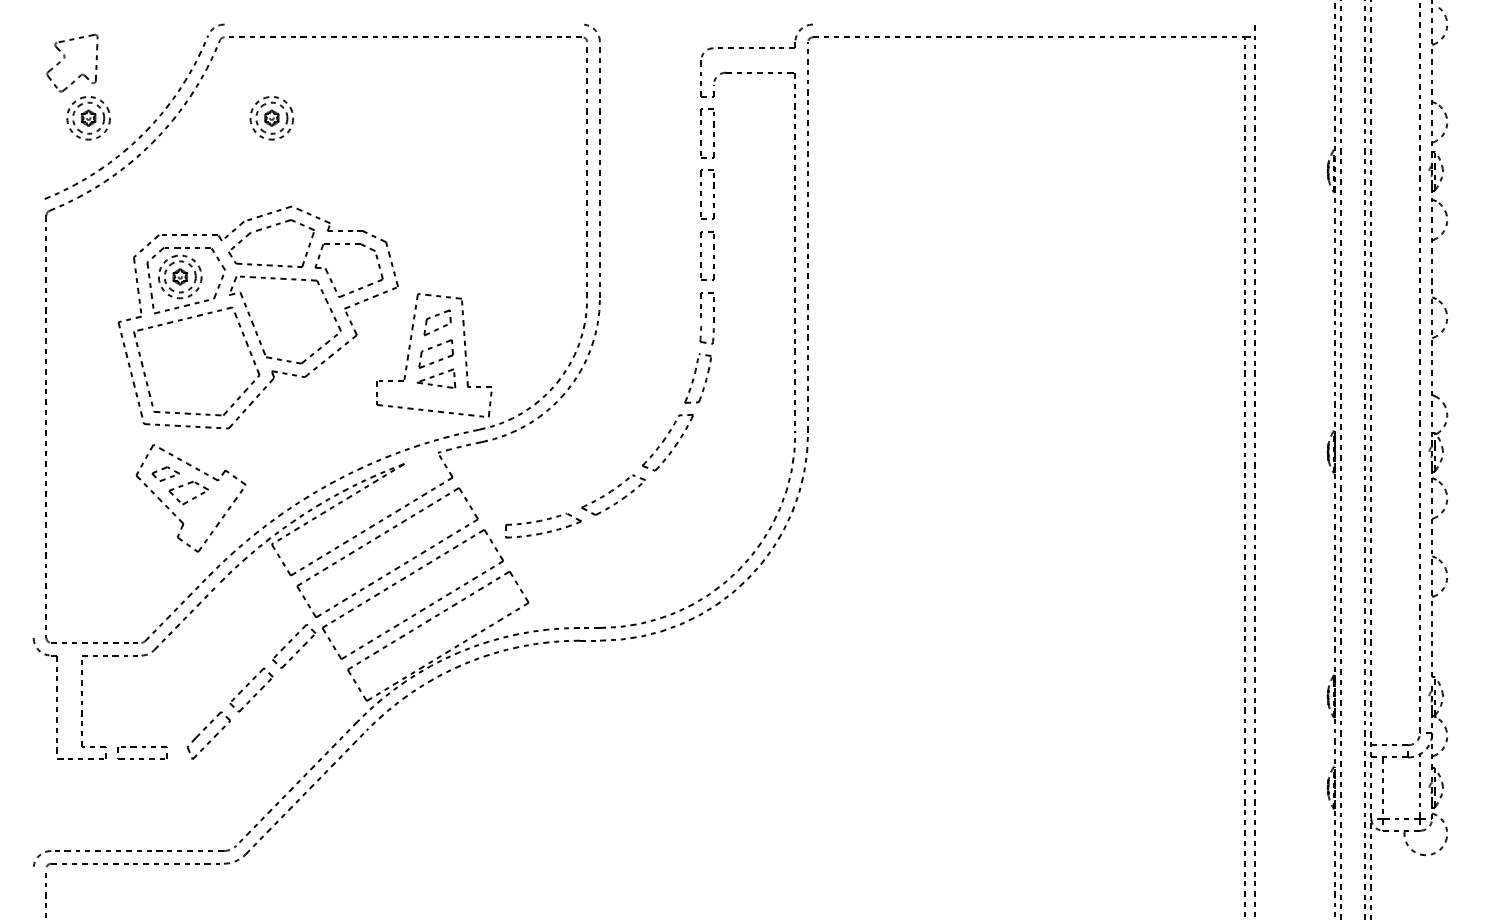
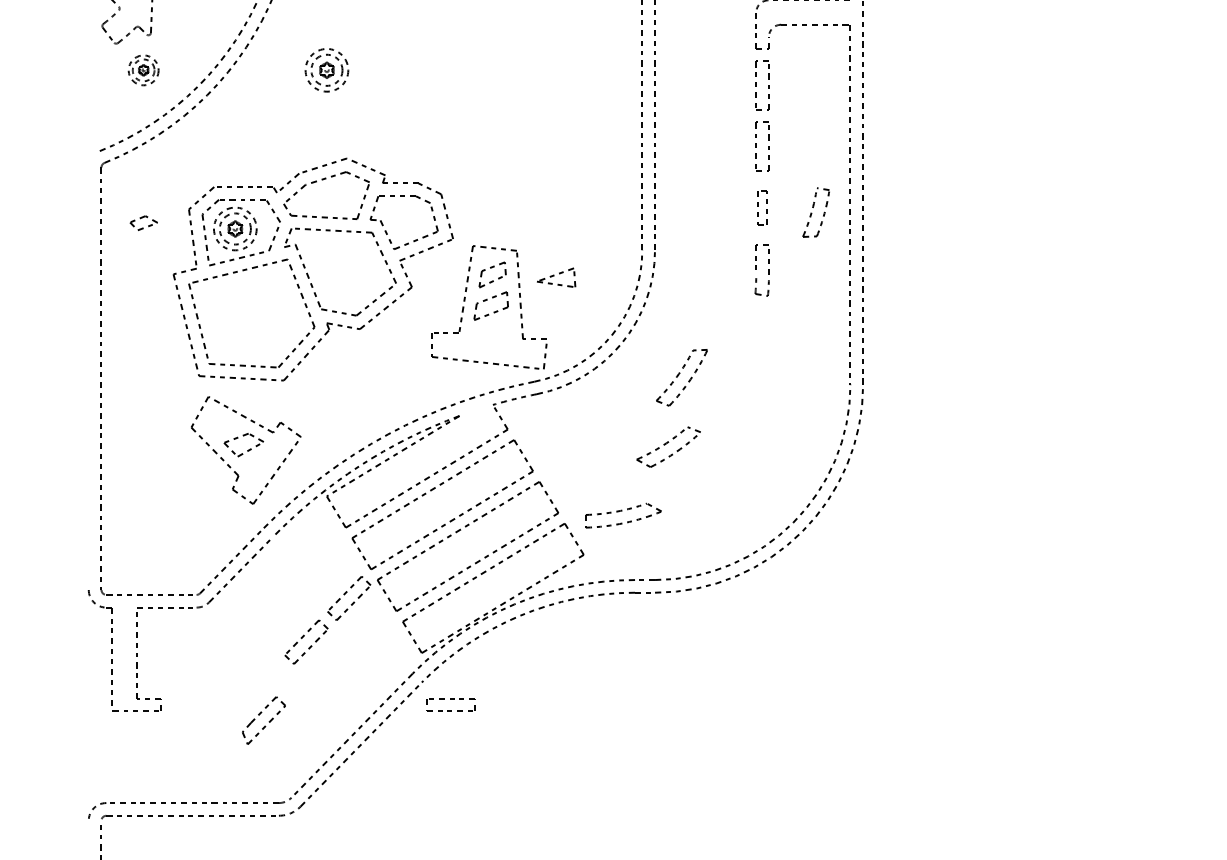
part: (88, 118) -> (143, 70), size x0.7
part: (707, 255) -> (762, 207), size x0.7
part: (436, 378) -> (556, 277), moved
part: (697, 378) -> (815, 212), moved
part: (667, 442) -> (681, 377), moved
part: (165, 473) -> (143, 222), moved
part: (543, 525) -> (623, 515), moved
part: (208, 735) -> (263, 720), moved
part: (142, 752) -> (450, 704), moved

